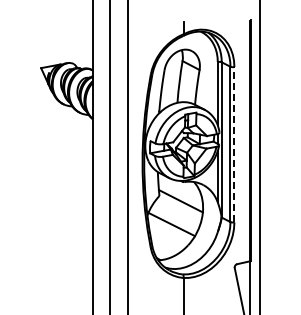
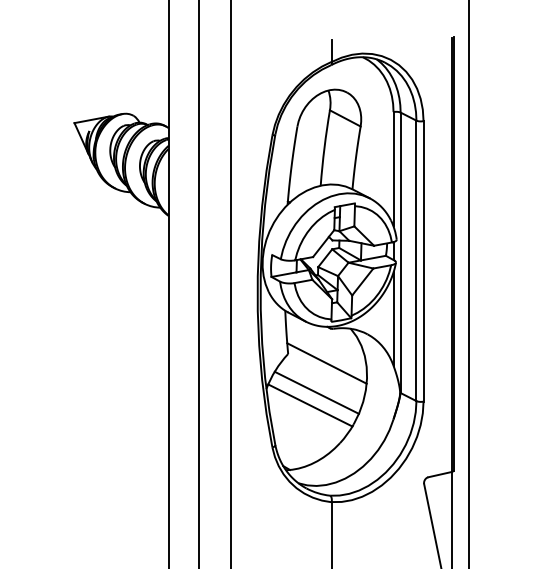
line: (234, 144) -> (423, 261), dashed -> solid
line: (175, 217) -> (317, 392), added

